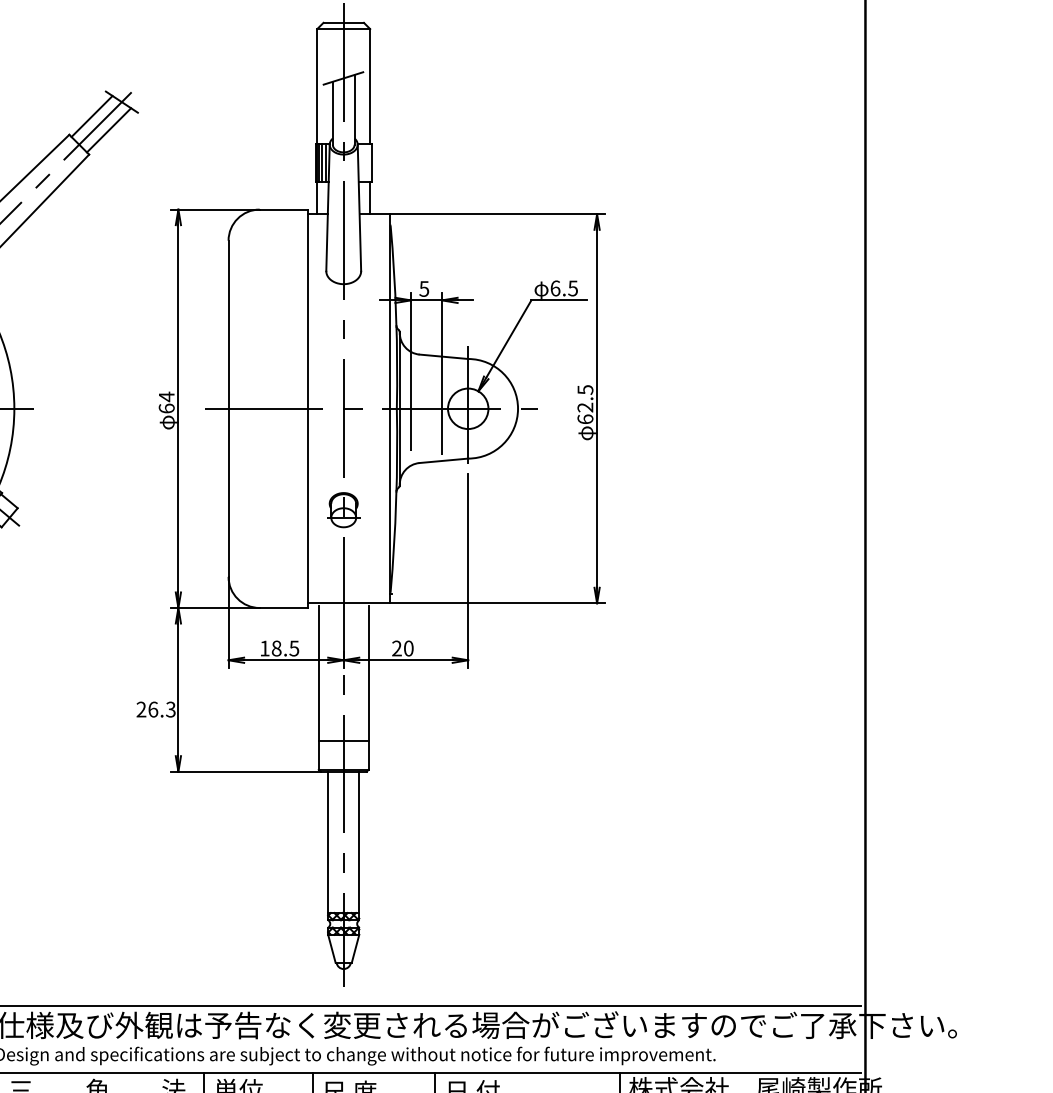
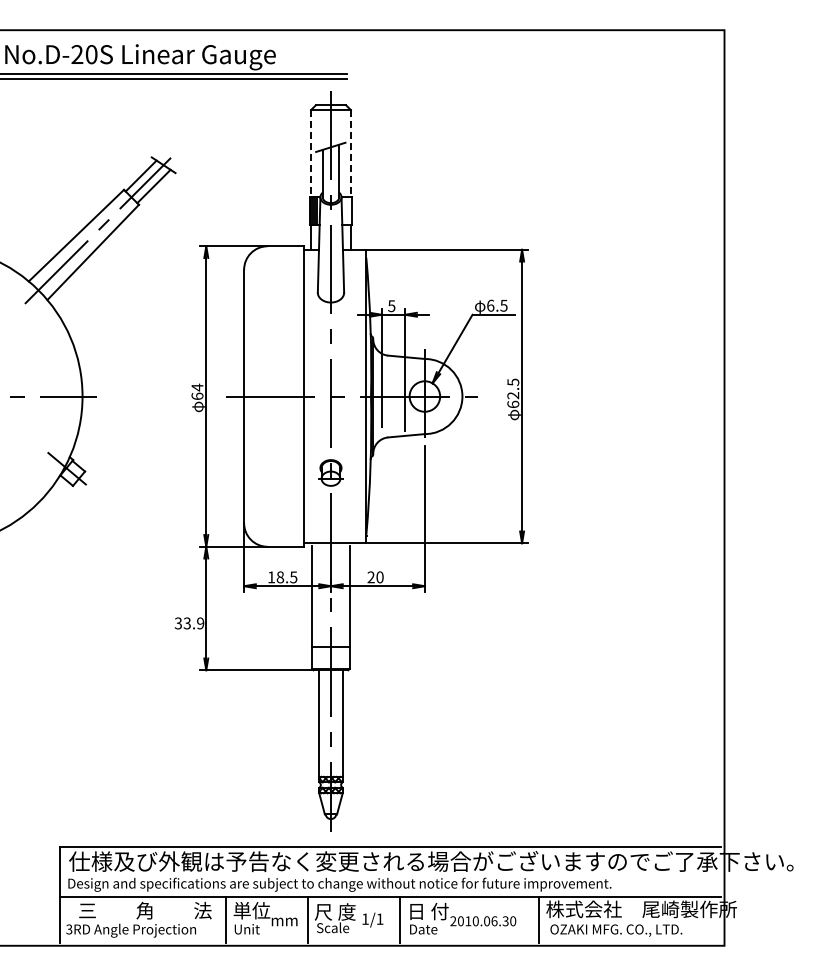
line: (317, 87) -> (311, 154), solid -> dashed
line: (369, 87) -> (350, 154), solid -> dashed
text: (156, 709) -> (189, 623), 26.3 -> 33.9

